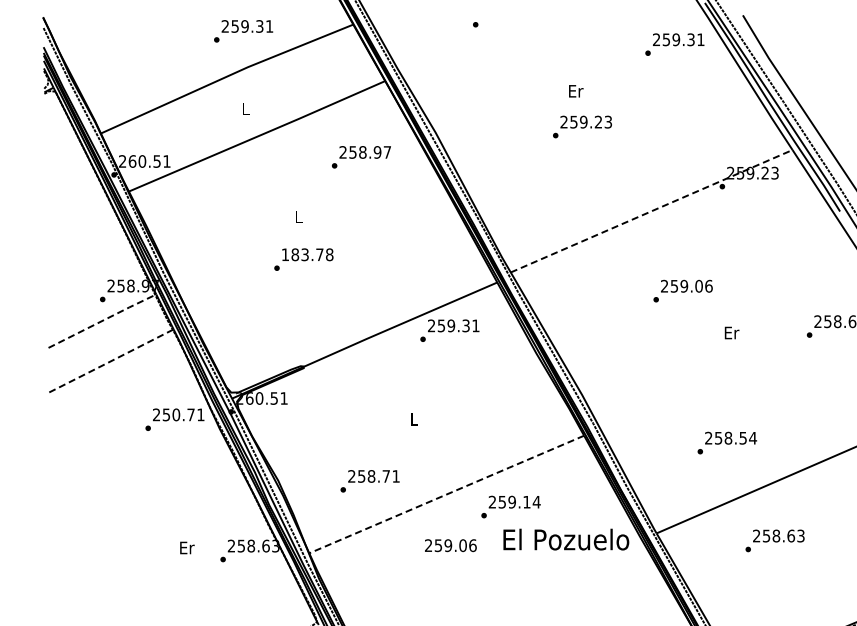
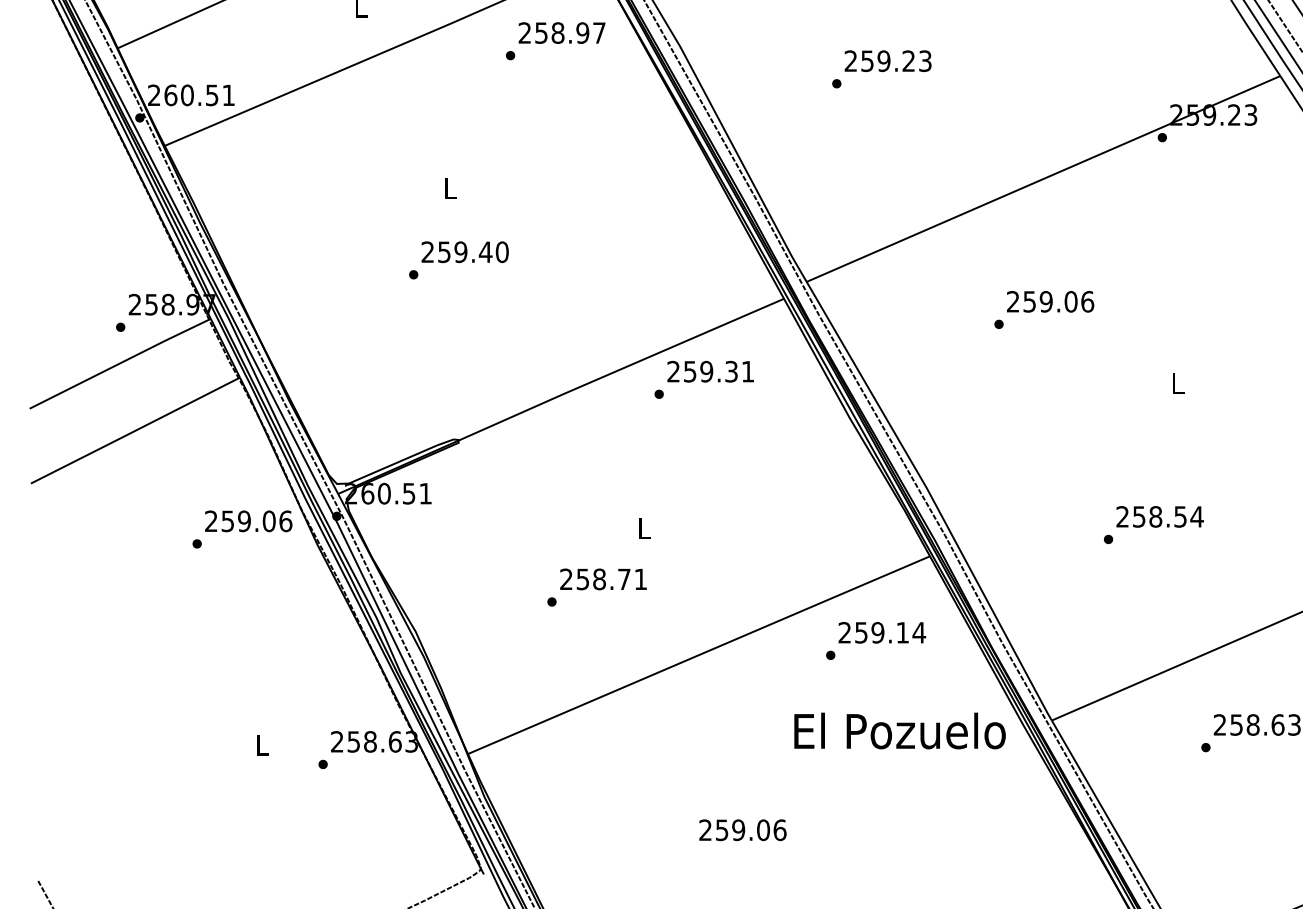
text: (582, 126) -> (881, 68), moved
text: (361, 157) -> (555, 41), moved
line: (651, 211) -> (1043, 179), dashed -> solid
text: (307, 254) -> (464, 251), 183.78 -> 259.40
text: (682, 290) -> (1043, 308), moved
line: (103, 320) -> (122, 362), dashed -> solid
text: (731, 332) -> (1177, 382), Er -> L
line: (111, 361) -> (135, 431), dashed -> solid
text: (188, 414) -> (264, 520), 250.71 -> 259.06
text: (727, 442) -> (1154, 524), moved
text: (369, 481) -> (596, 587), moved
line: (446, 494) -> (698, 655), dashed -> solid
text: (510, 506) -> (875, 640), moved
text: (450, 545) -> (742, 829), moved
text: (187, 547) -> (263, 744), Er -> L

